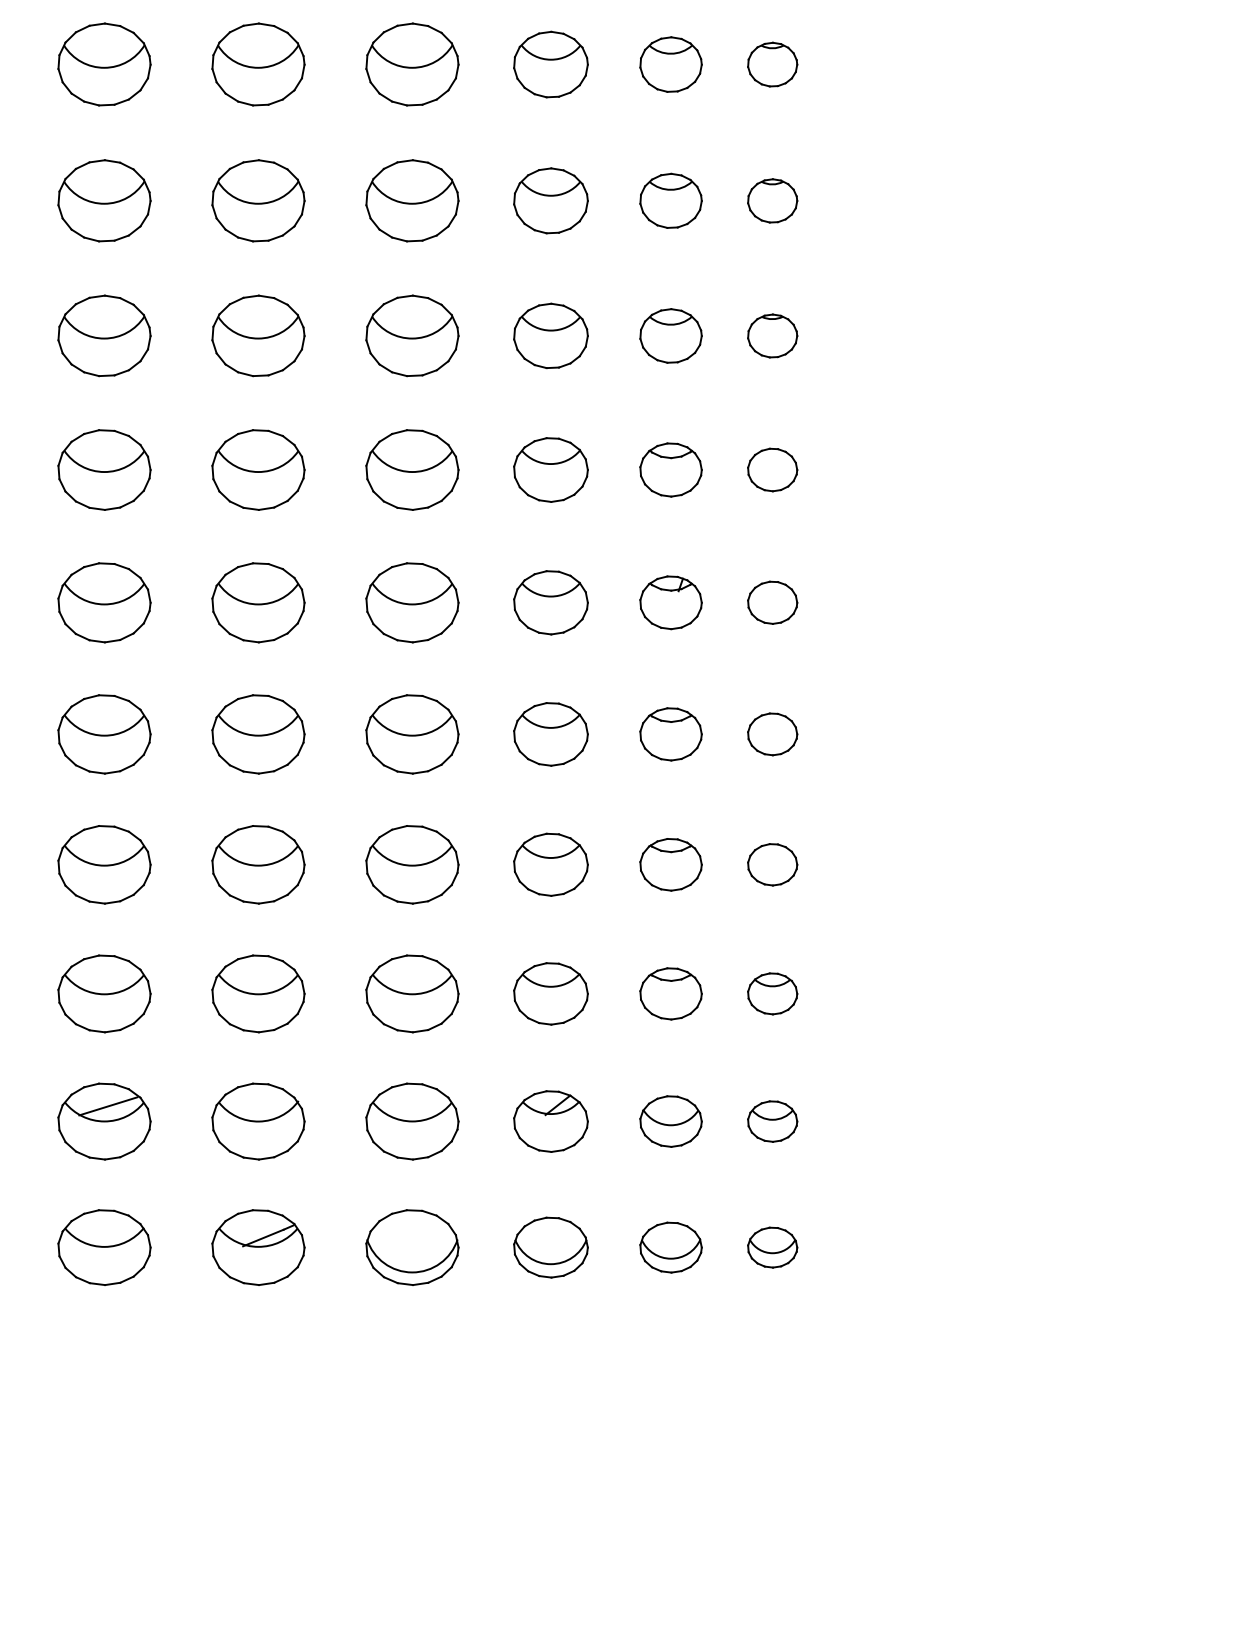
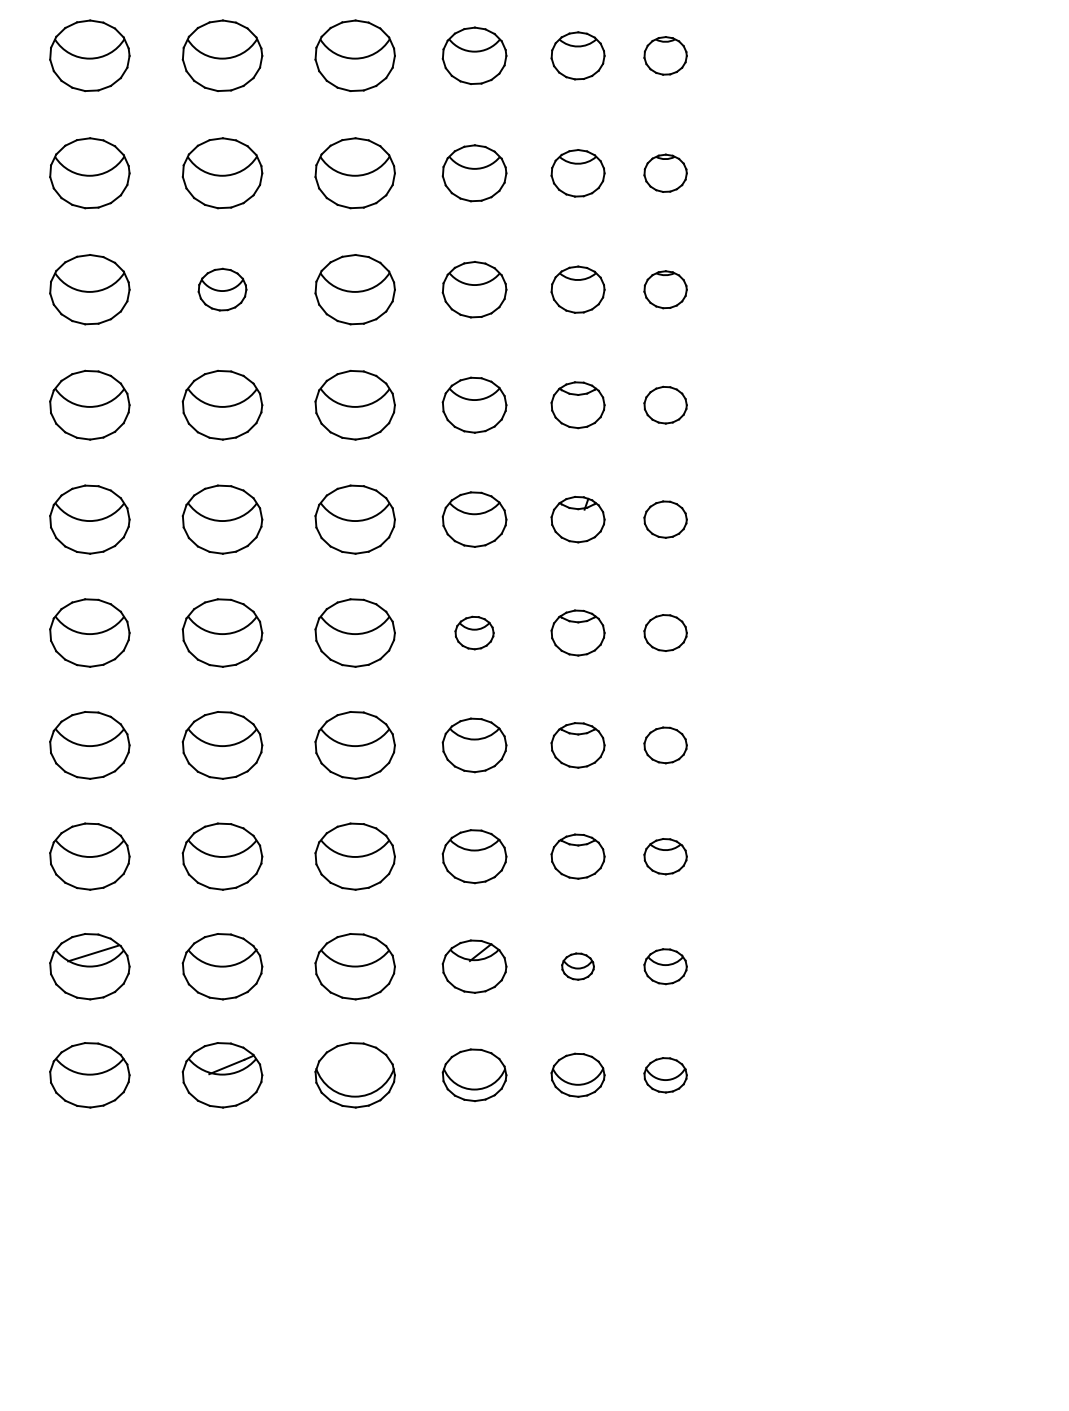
part: (258, 335) -> (222, 289), size x0.6
part: (550, 734) -> (474, 633), size x0.6
part: (670, 1121) -> (577, 966), size x0.6

